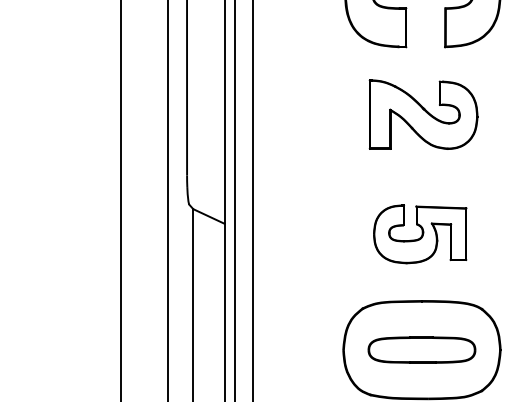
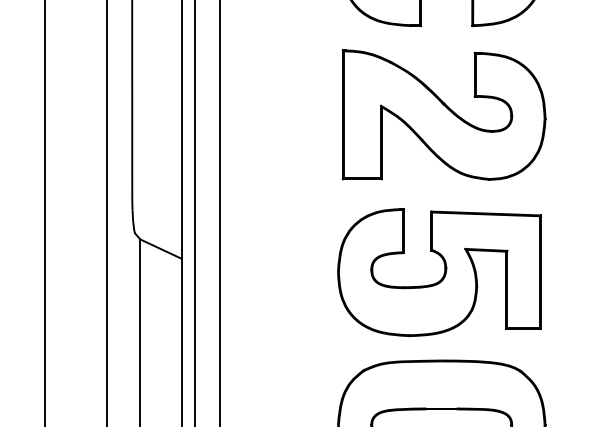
part: (423, 114) -> (443, 114), size x1.43
part: (419, 234) -> (438, 272), size x1.67

